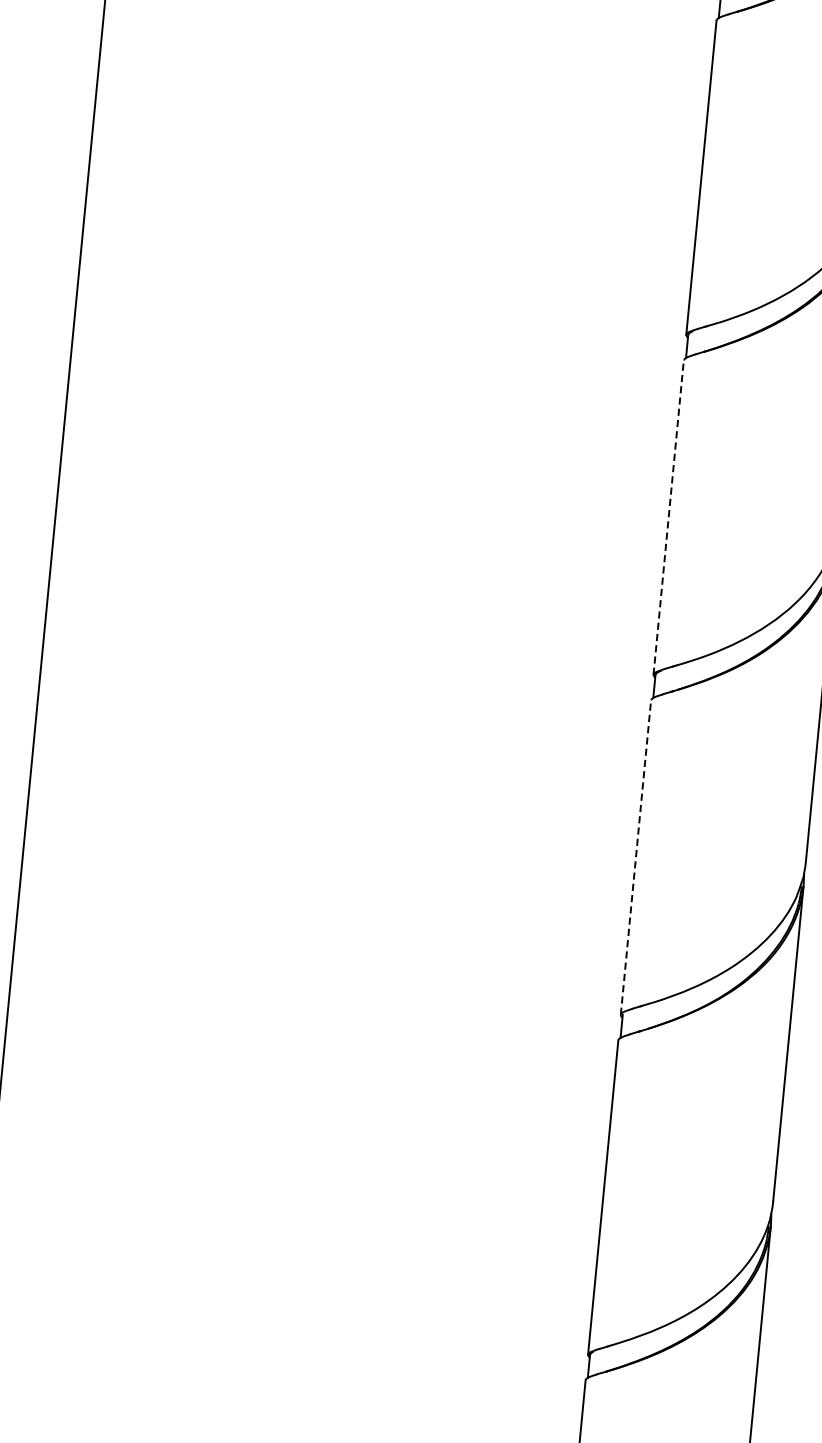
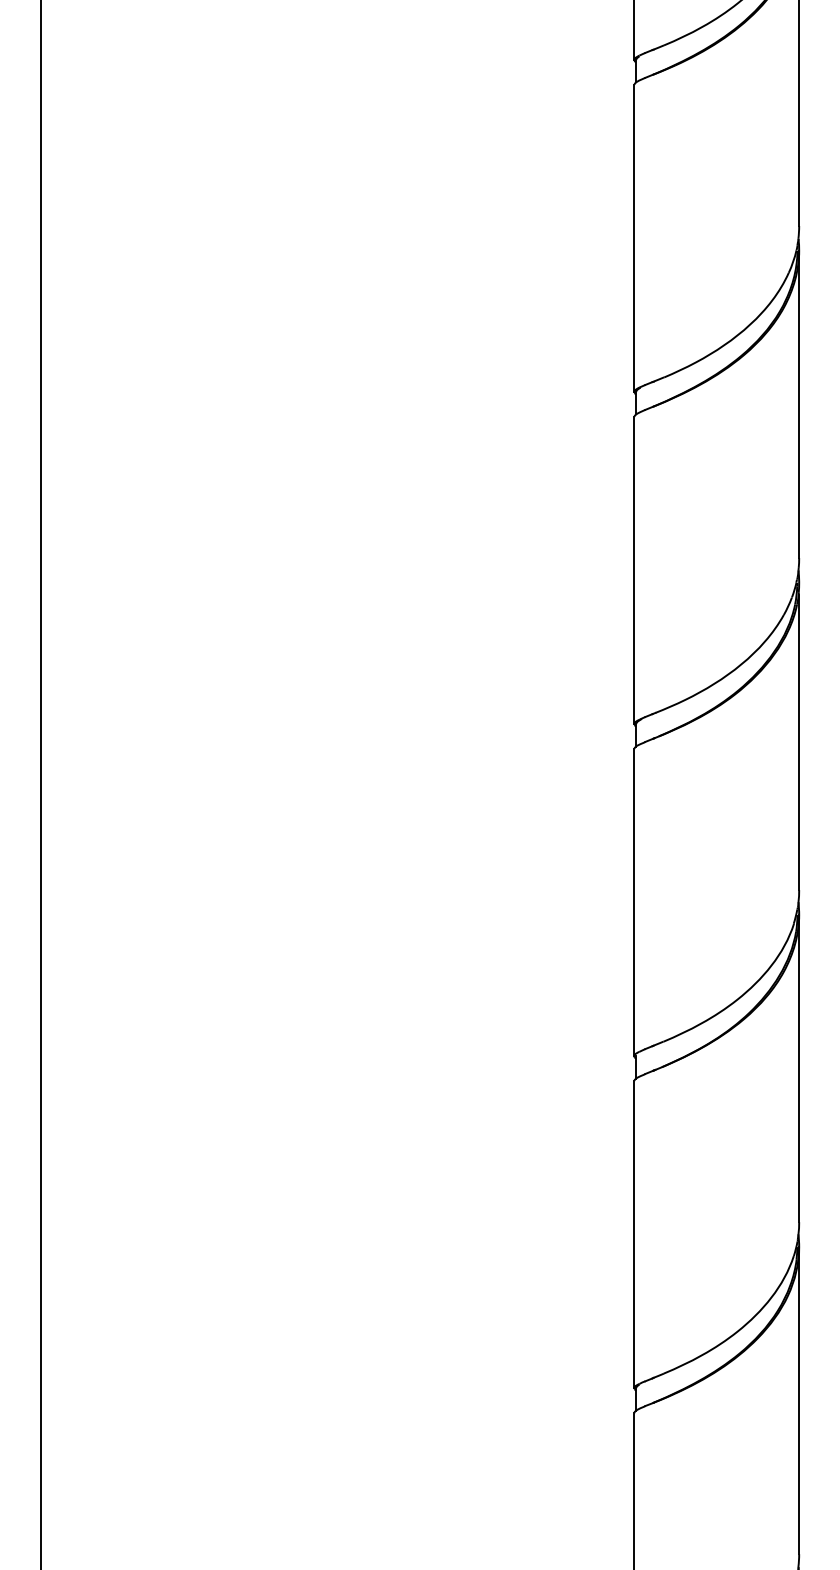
line: (668, 517) -> (634, 570), dashed -> solid
line: (636, 857) -> (634, 902), dashed -> solid

